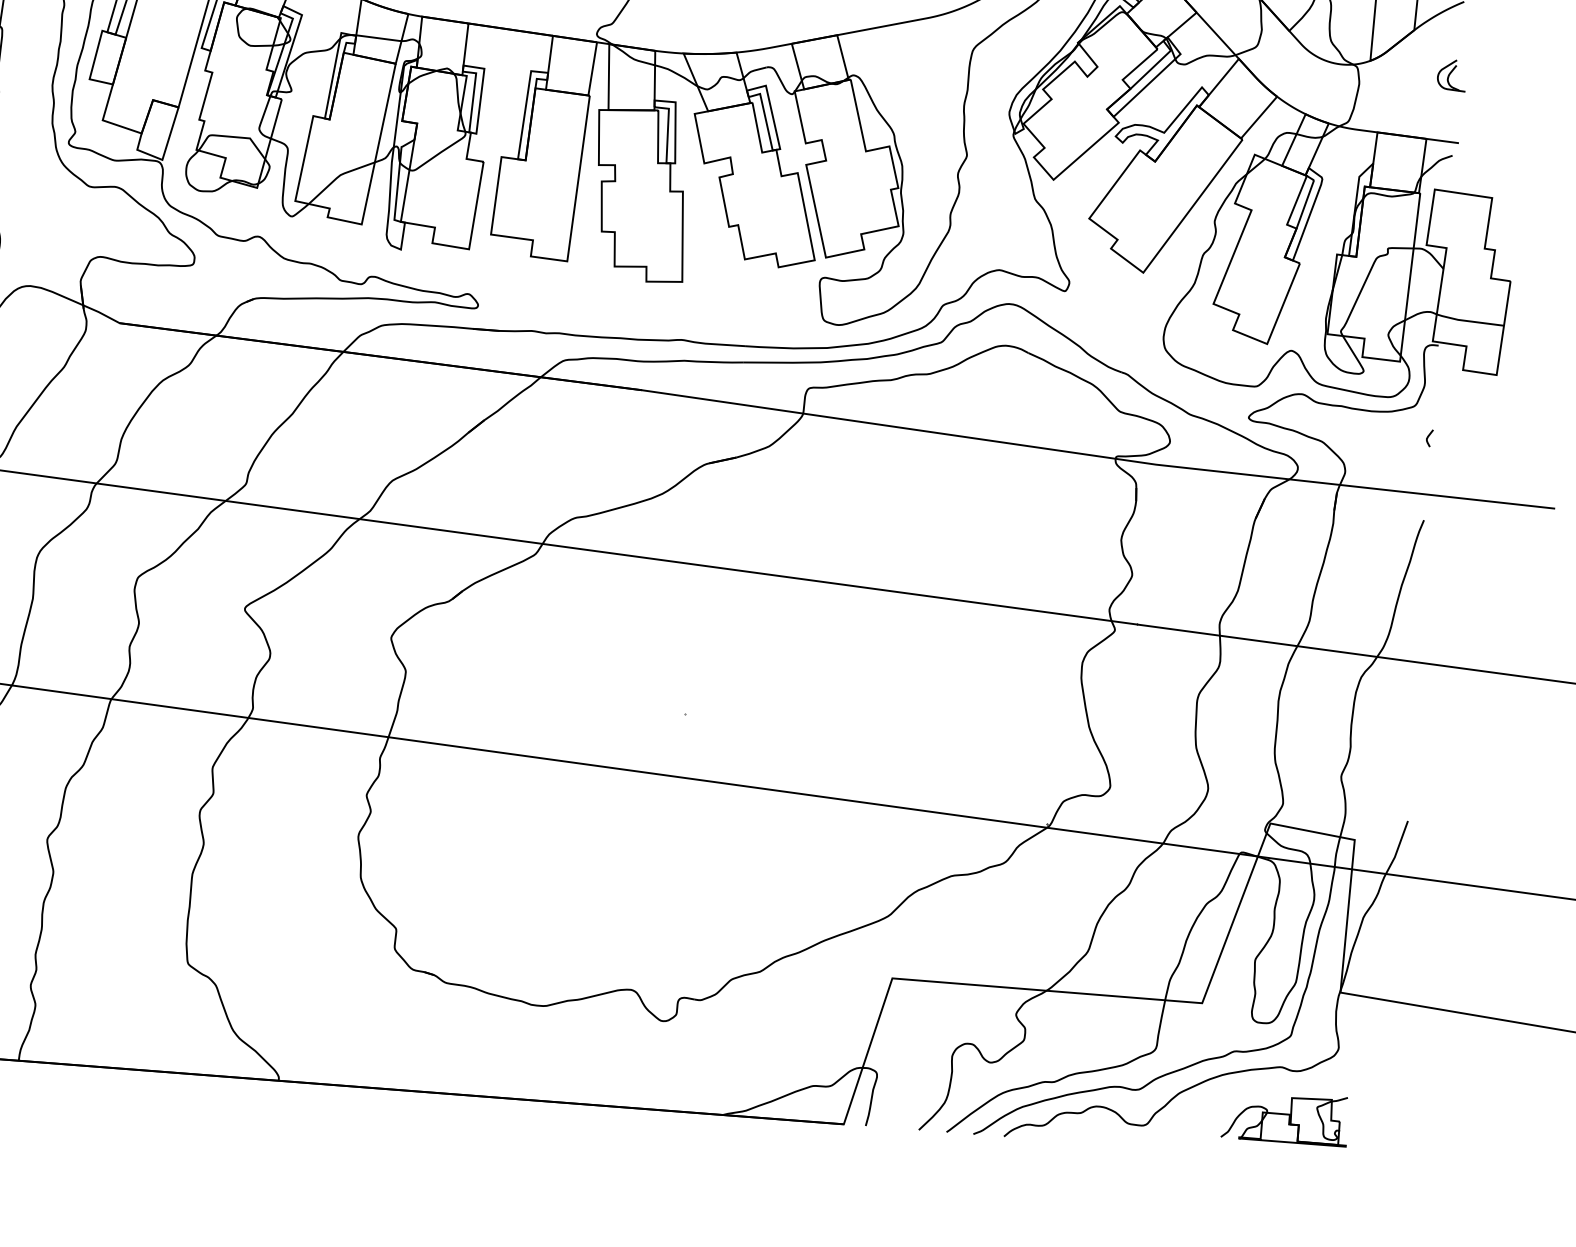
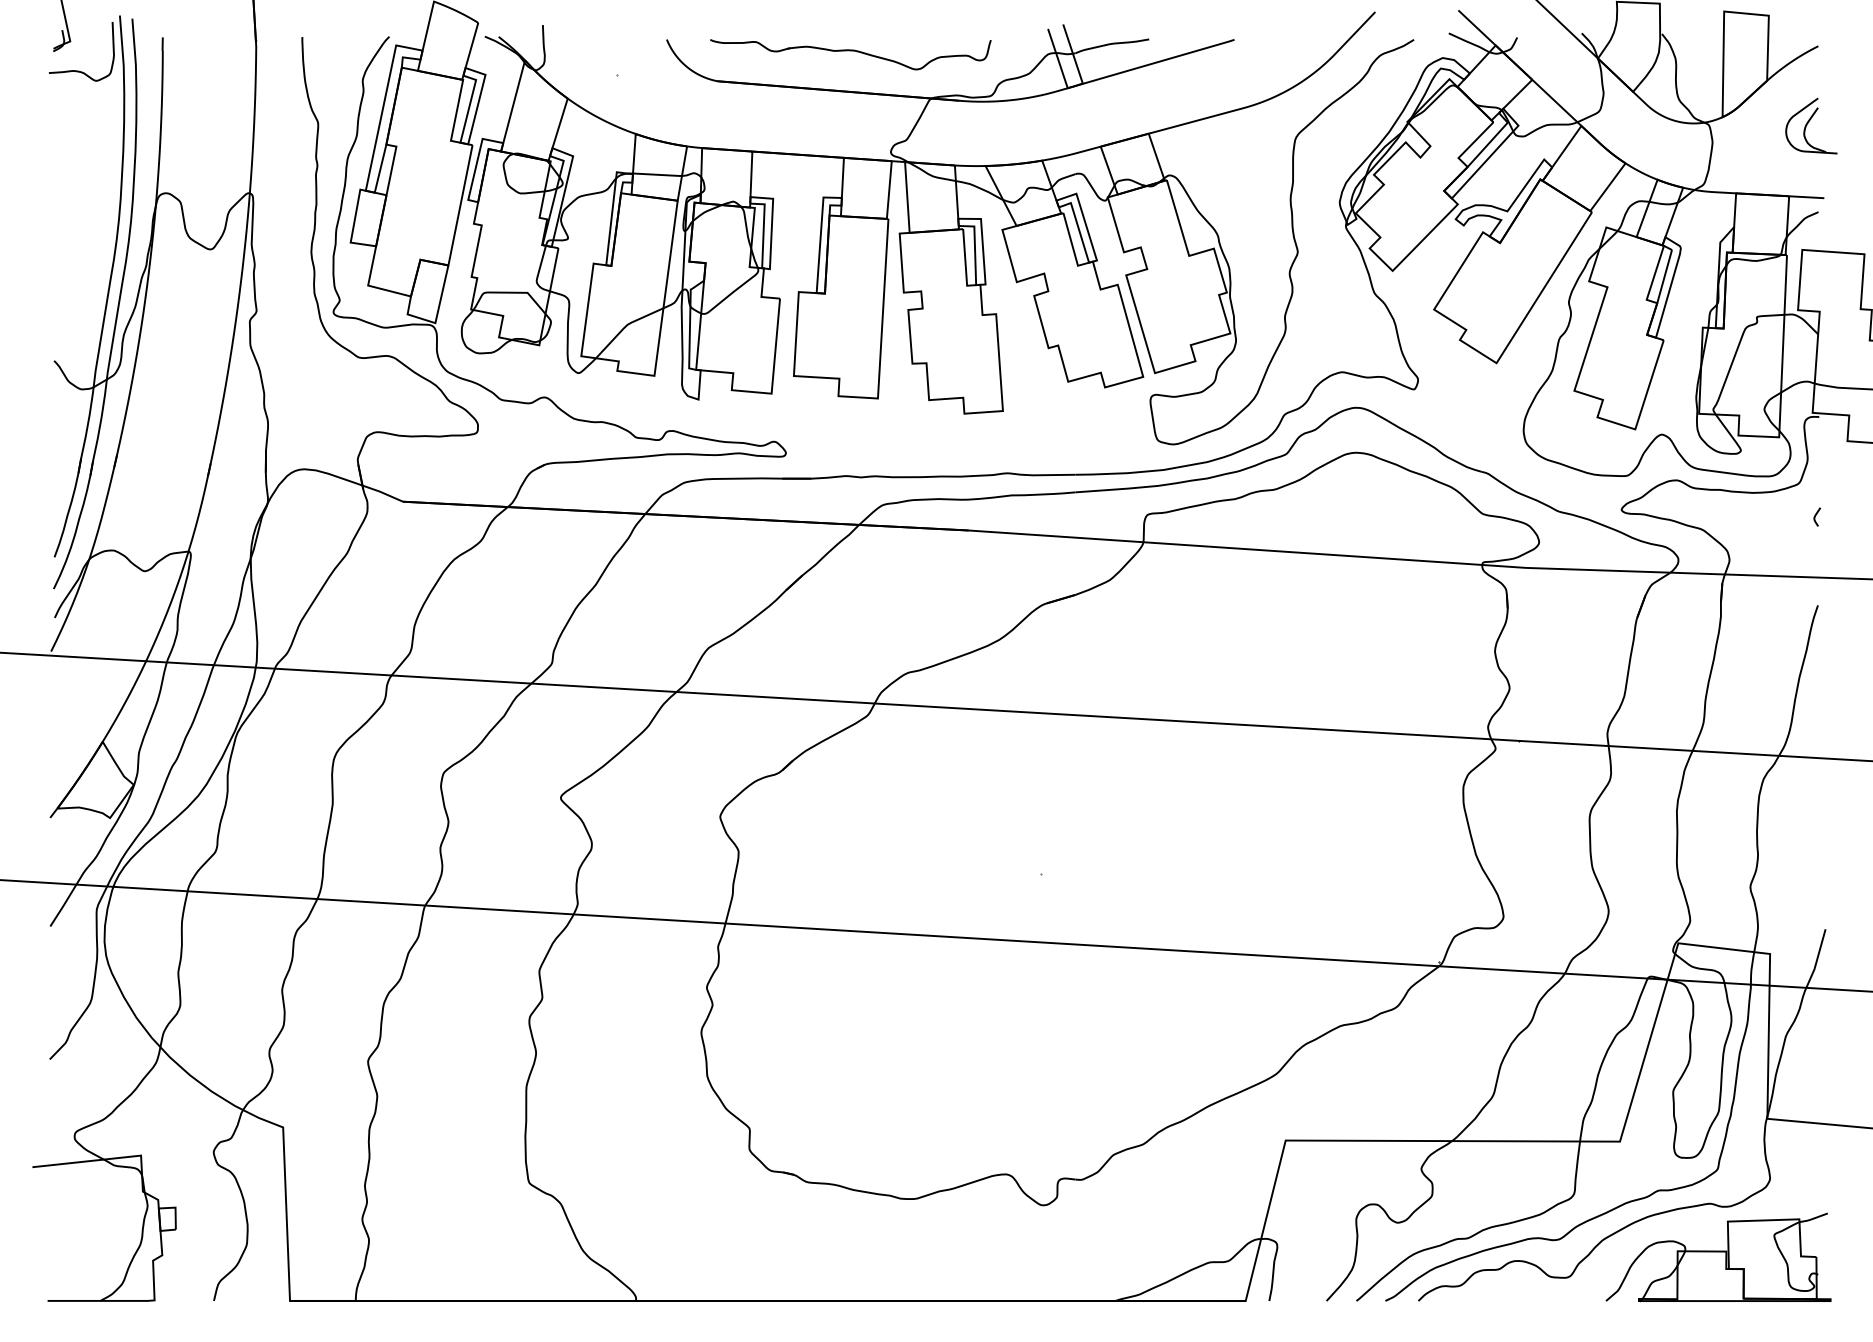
part: (1452, 74) -> (1811, 125), size x1.67
part: (1285, 1117) -> (1718, 1257), size x1.67

